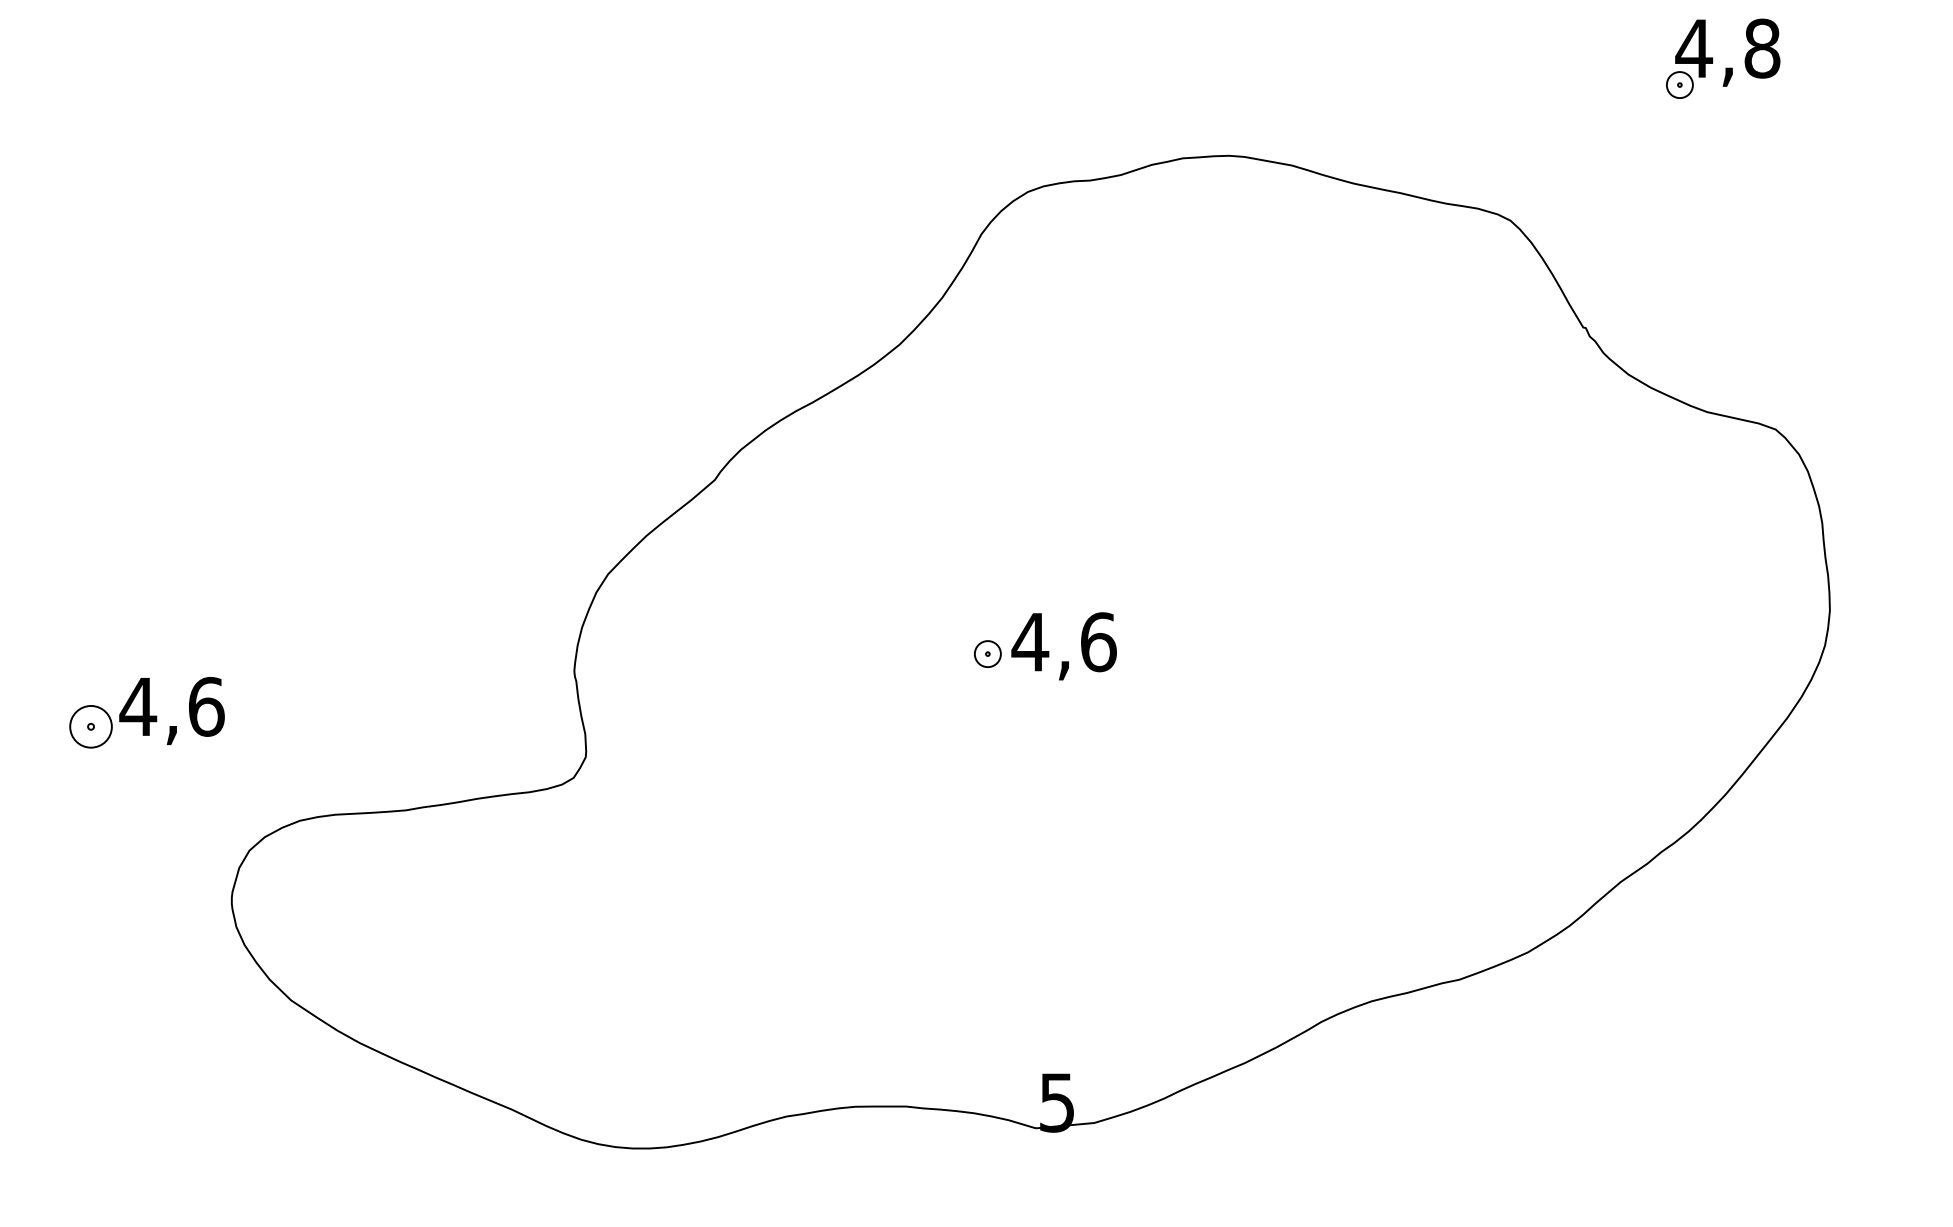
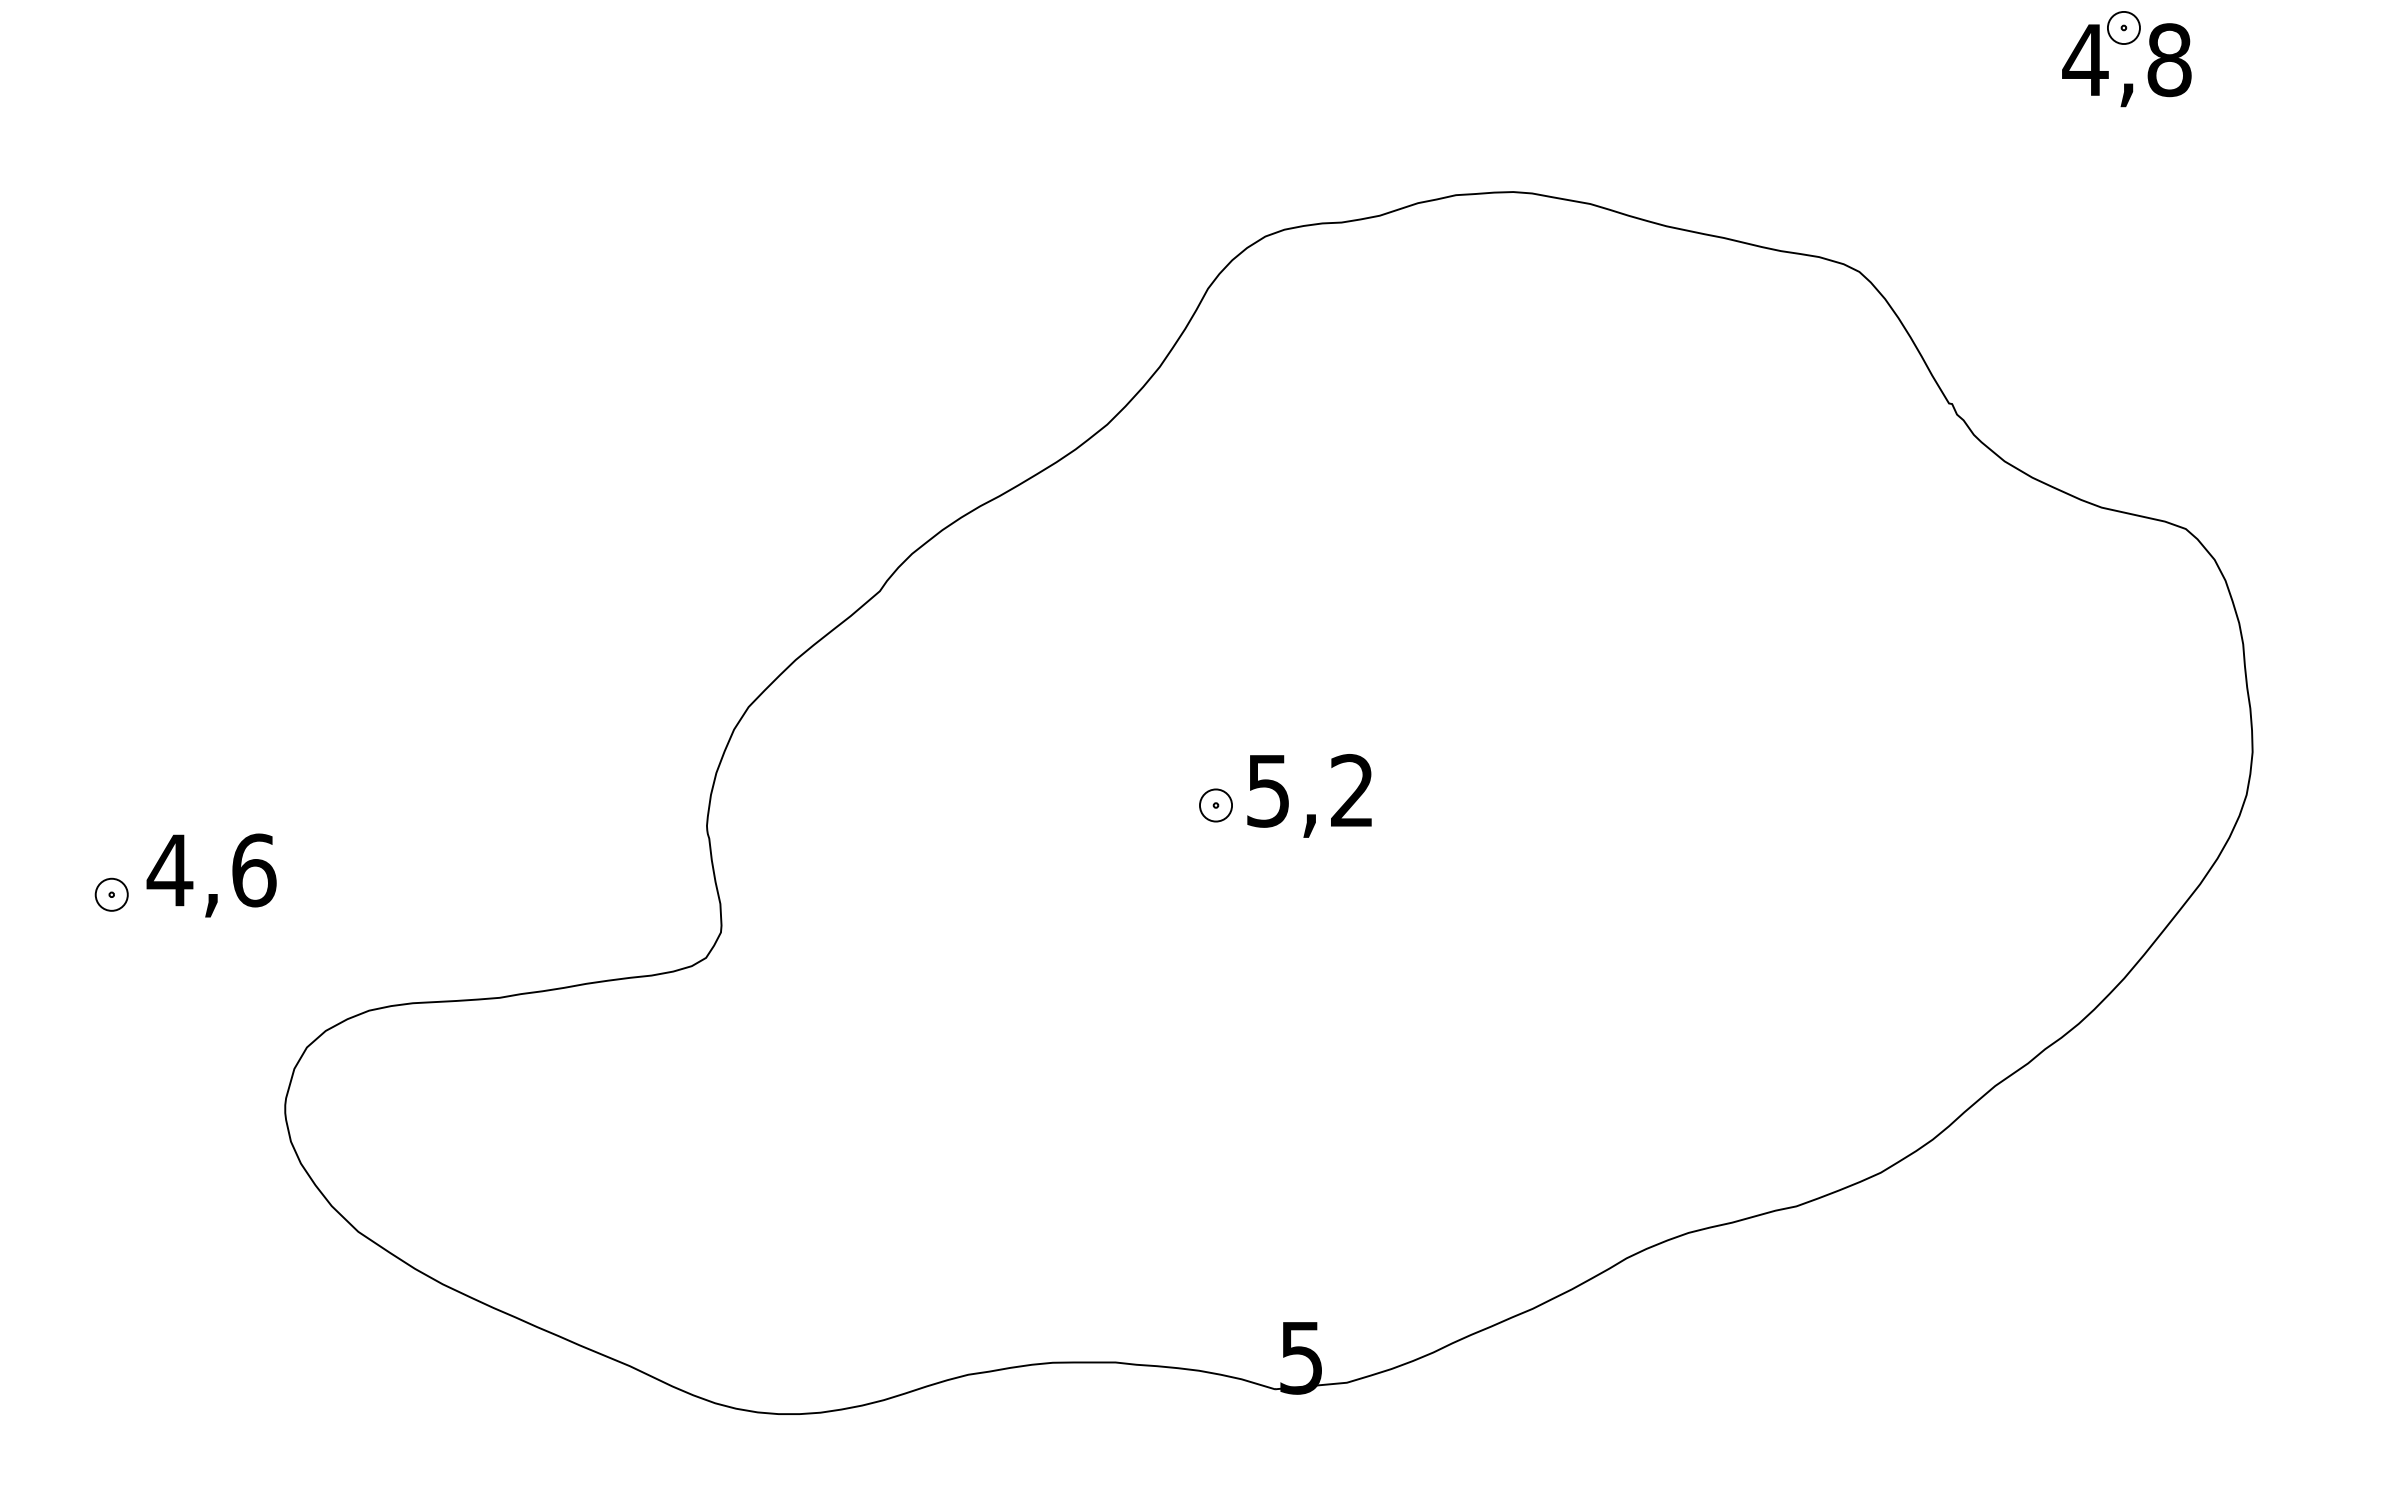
part: (1679, 84) -> (2123, 27), moved
text: (1063, 641) -> (1309, 790), 4,6 -> 5,2
part: (90, 726) -> (111, 894), size x0.62

